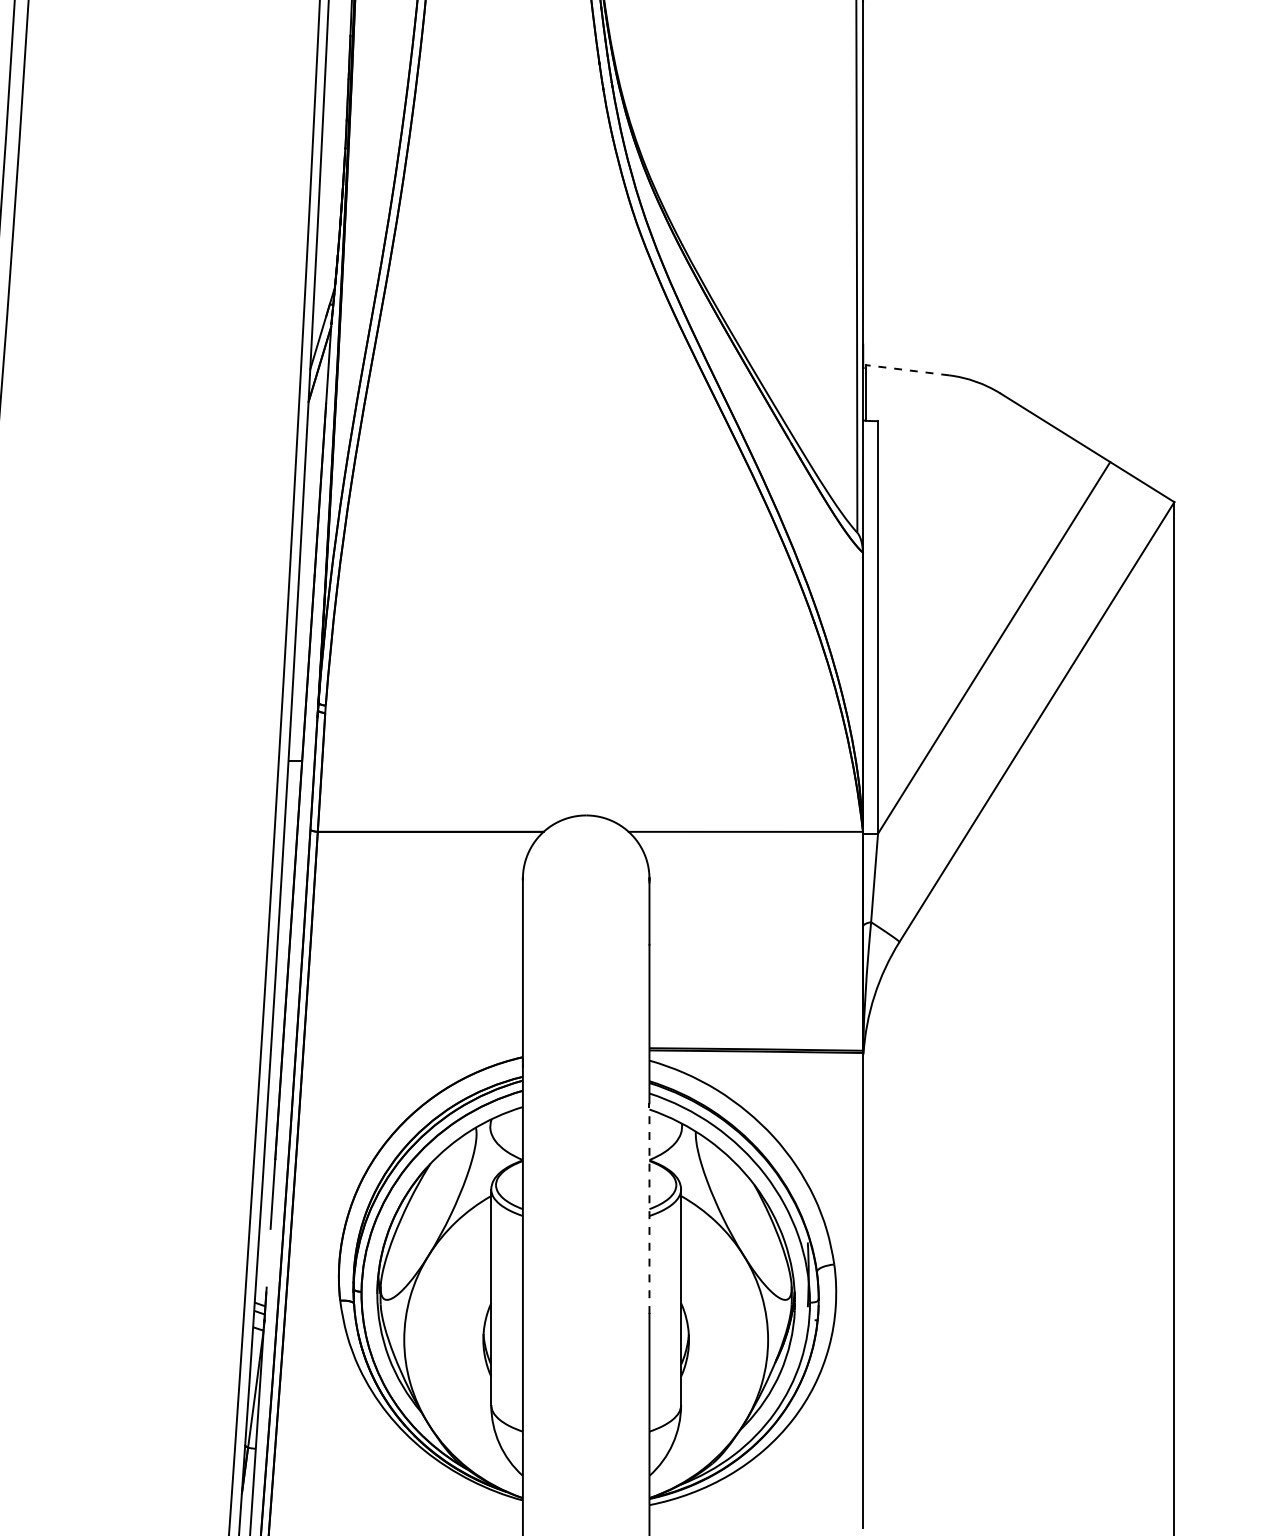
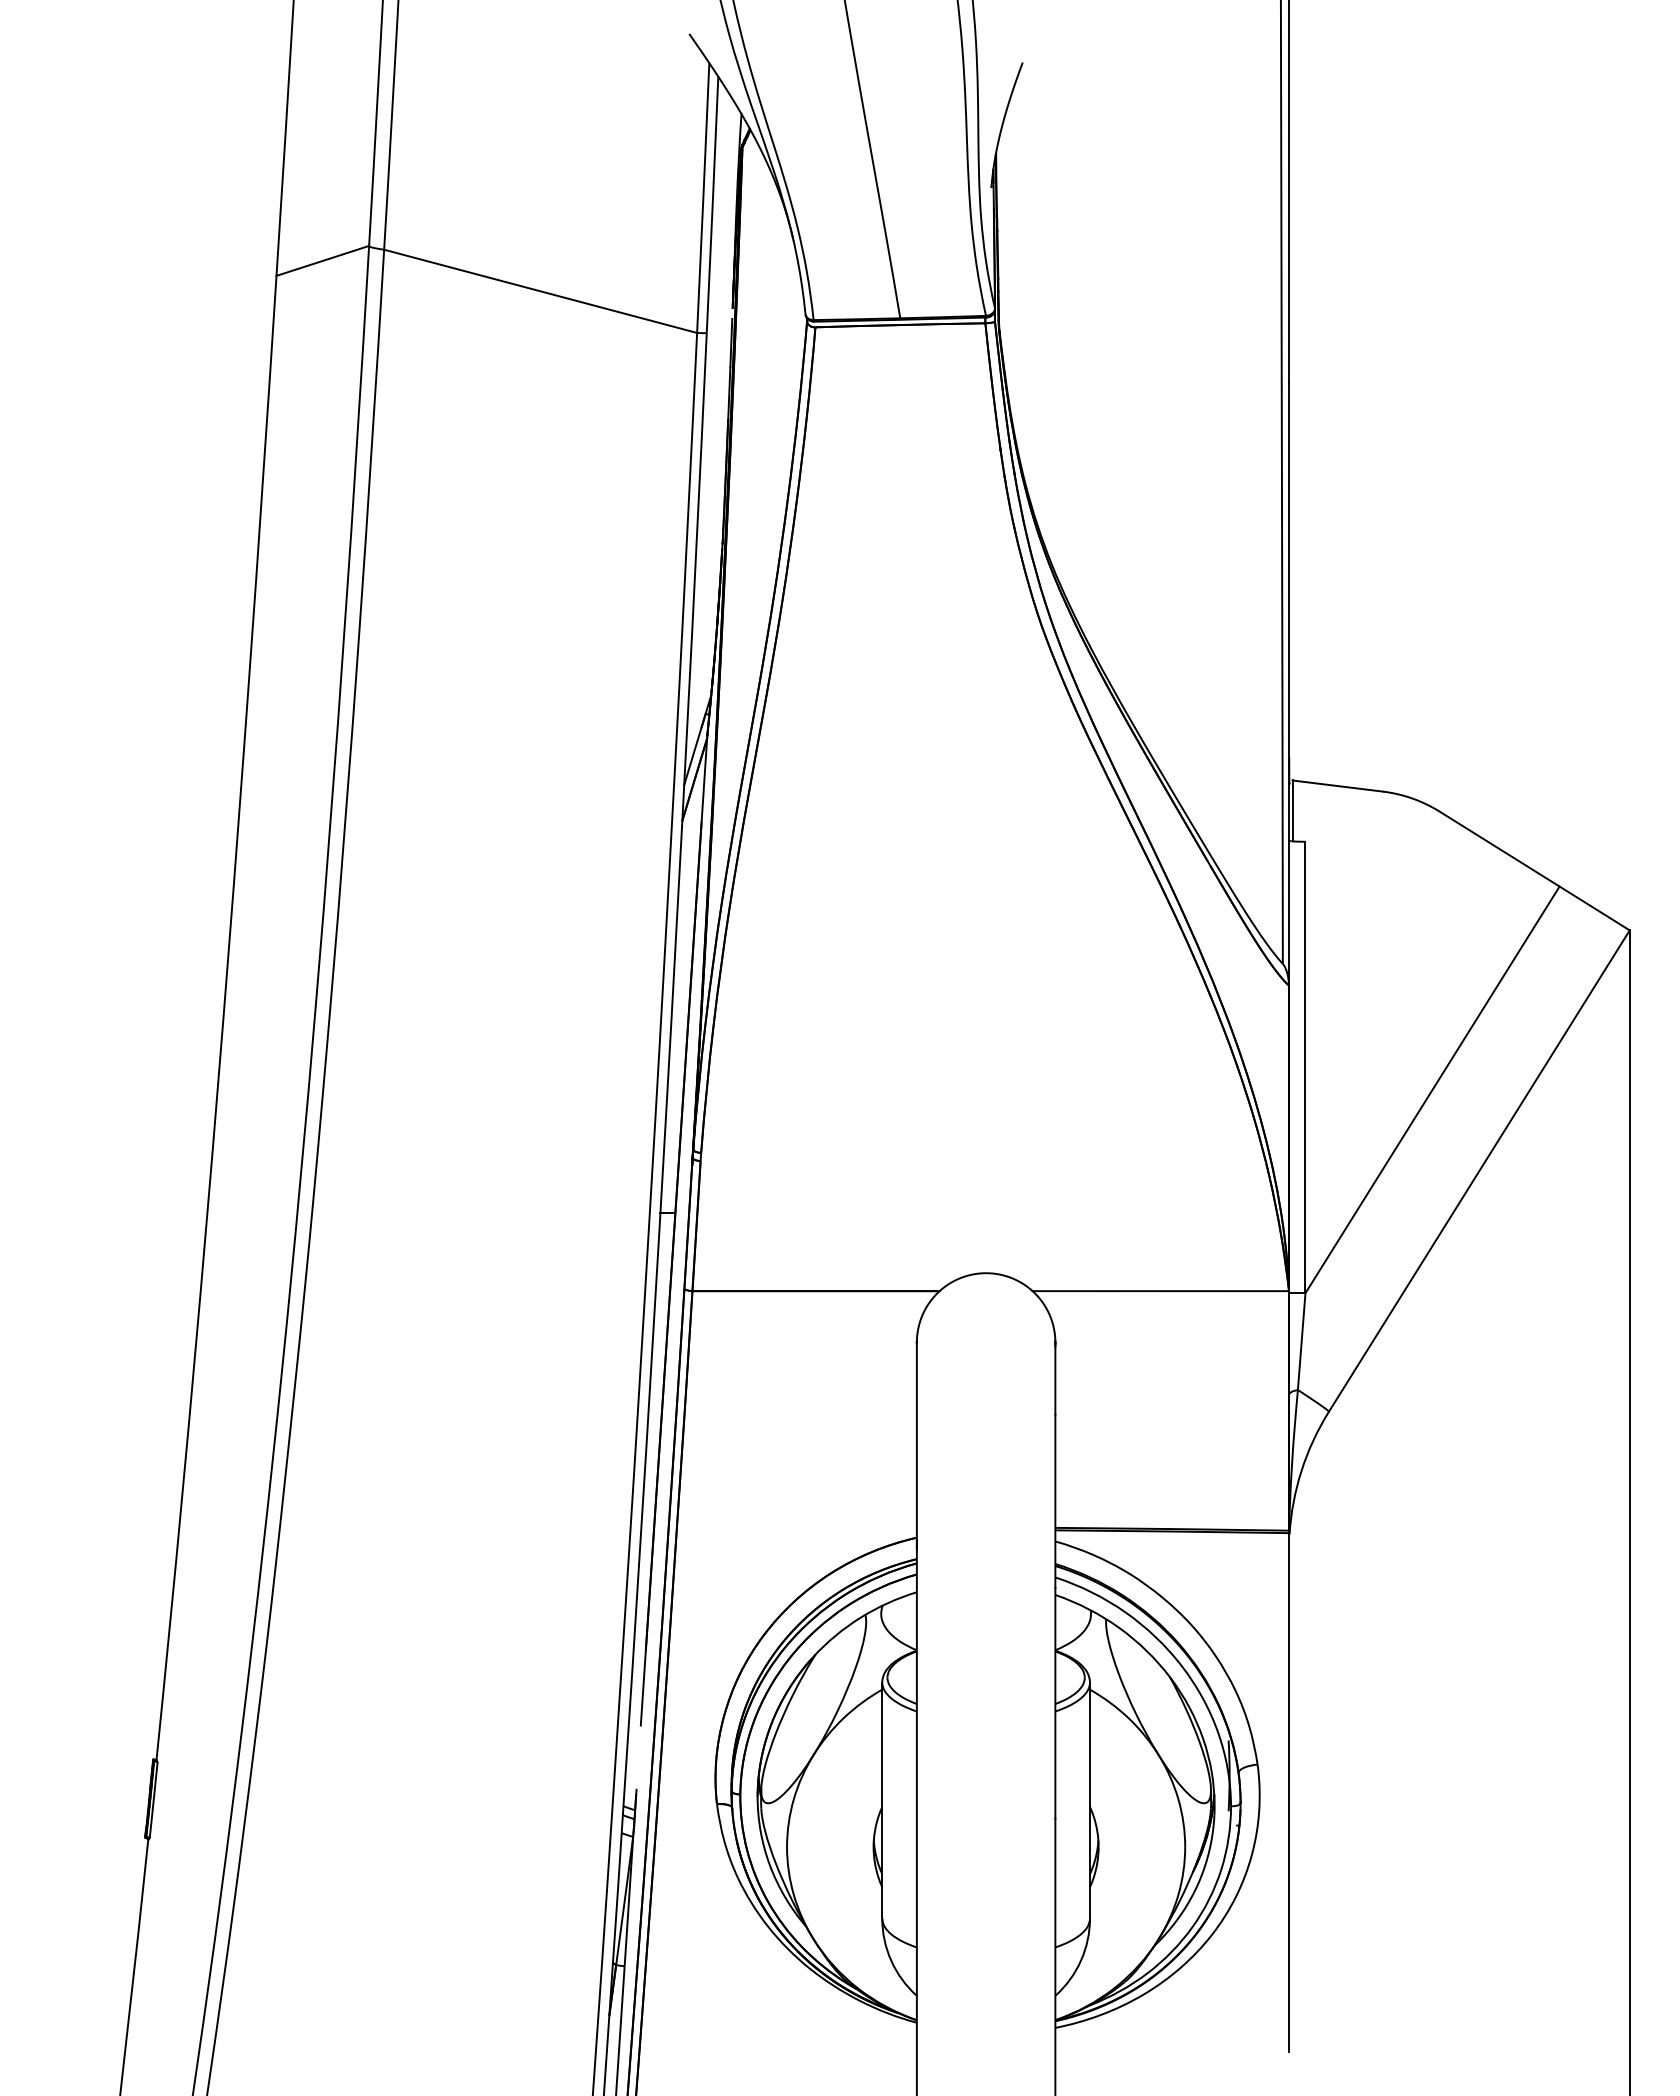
line: (907, 370) -> (1337, 786), dashed -> solid
line: (649, 1207) -> (1055, 1702), dashed -> solid

